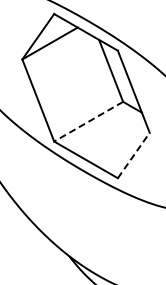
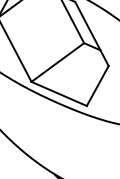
line: (88, 121) -> (57, 62), dashed -> solid
line: (133, 155) -> (97, 86), dashed -> solid

